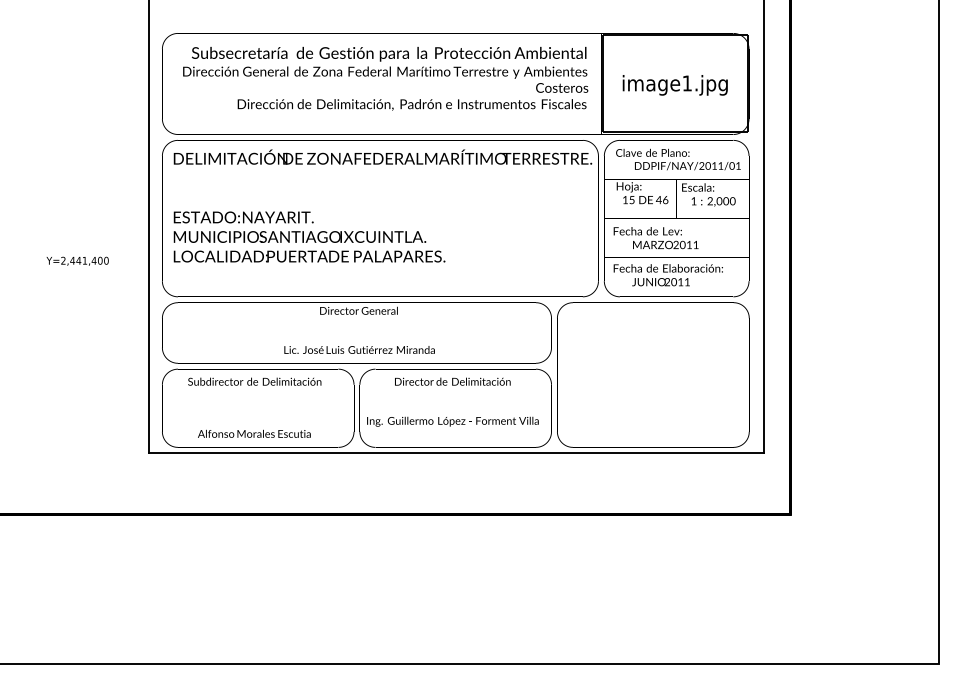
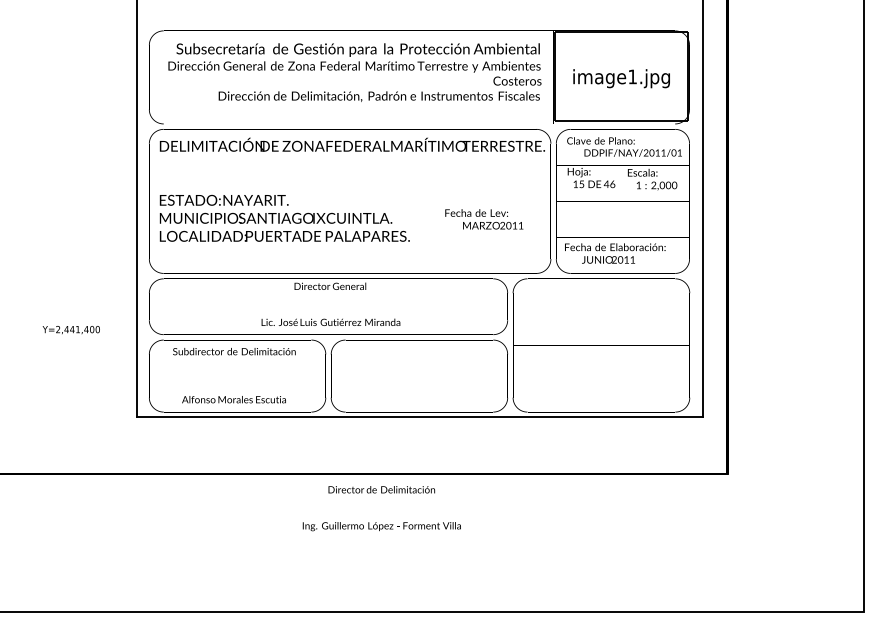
text: (655, 238) -> (483, 219), moved
text: (77, 260) -> (71, 329), moved
text: (452, 401) -> (381, 507), moved

